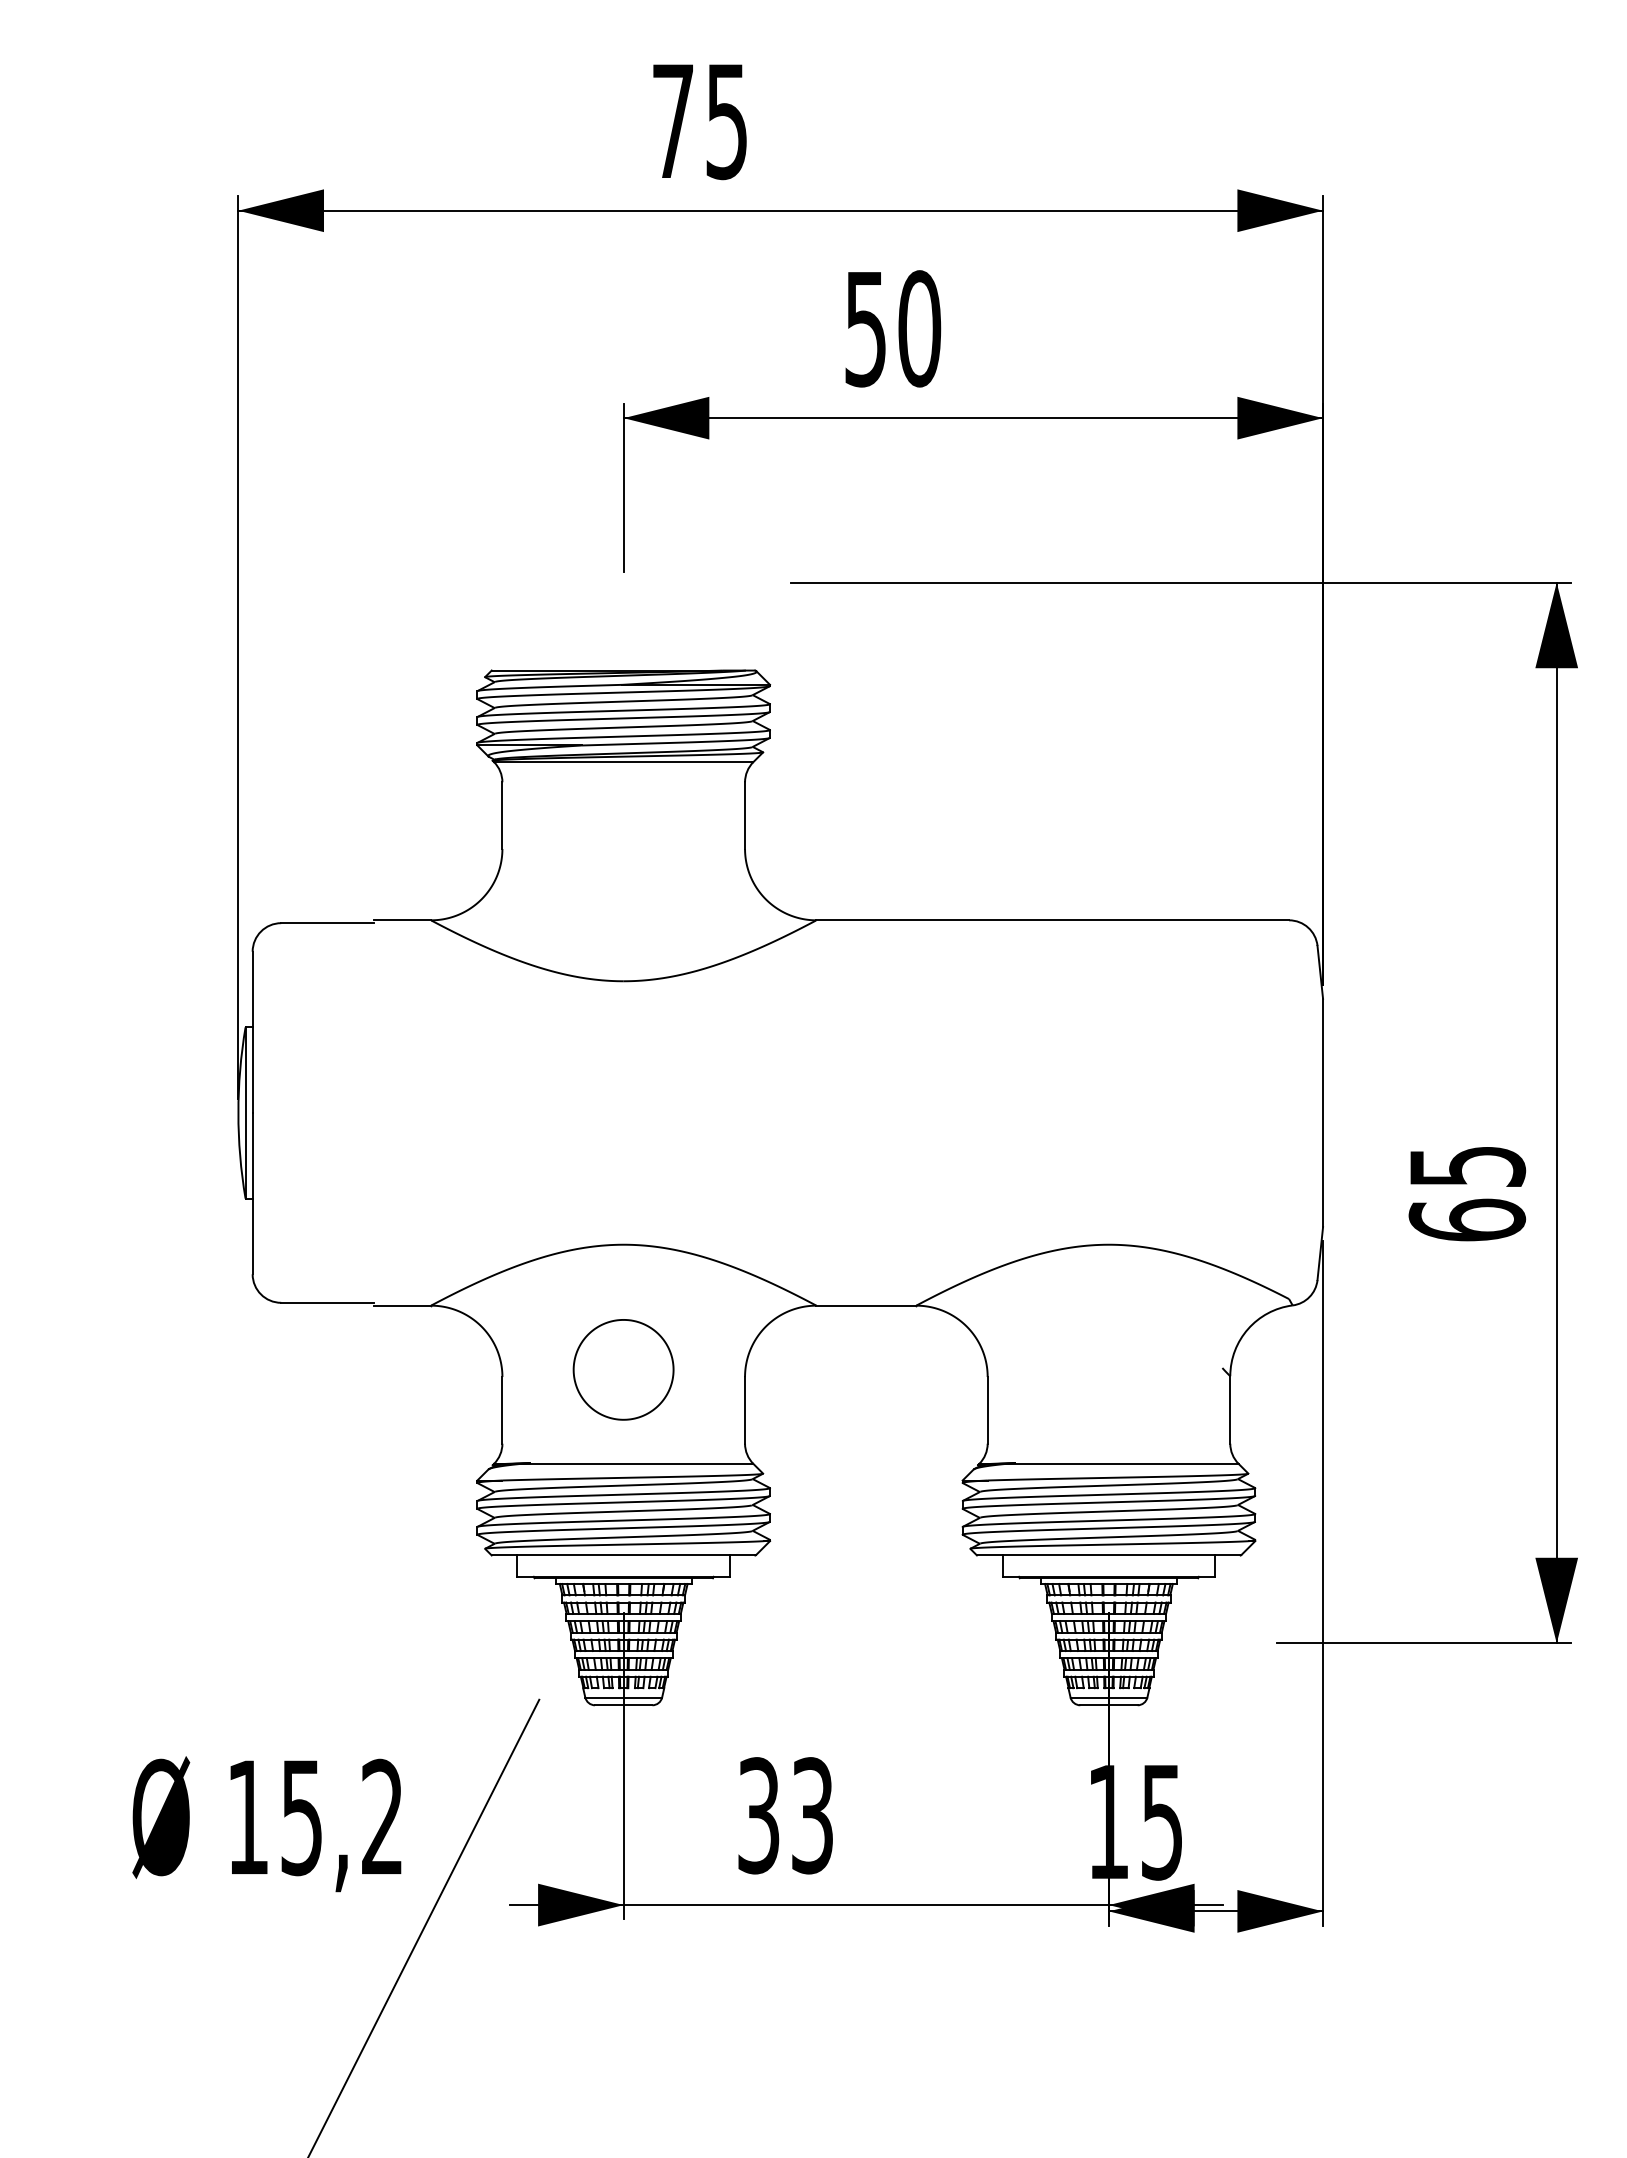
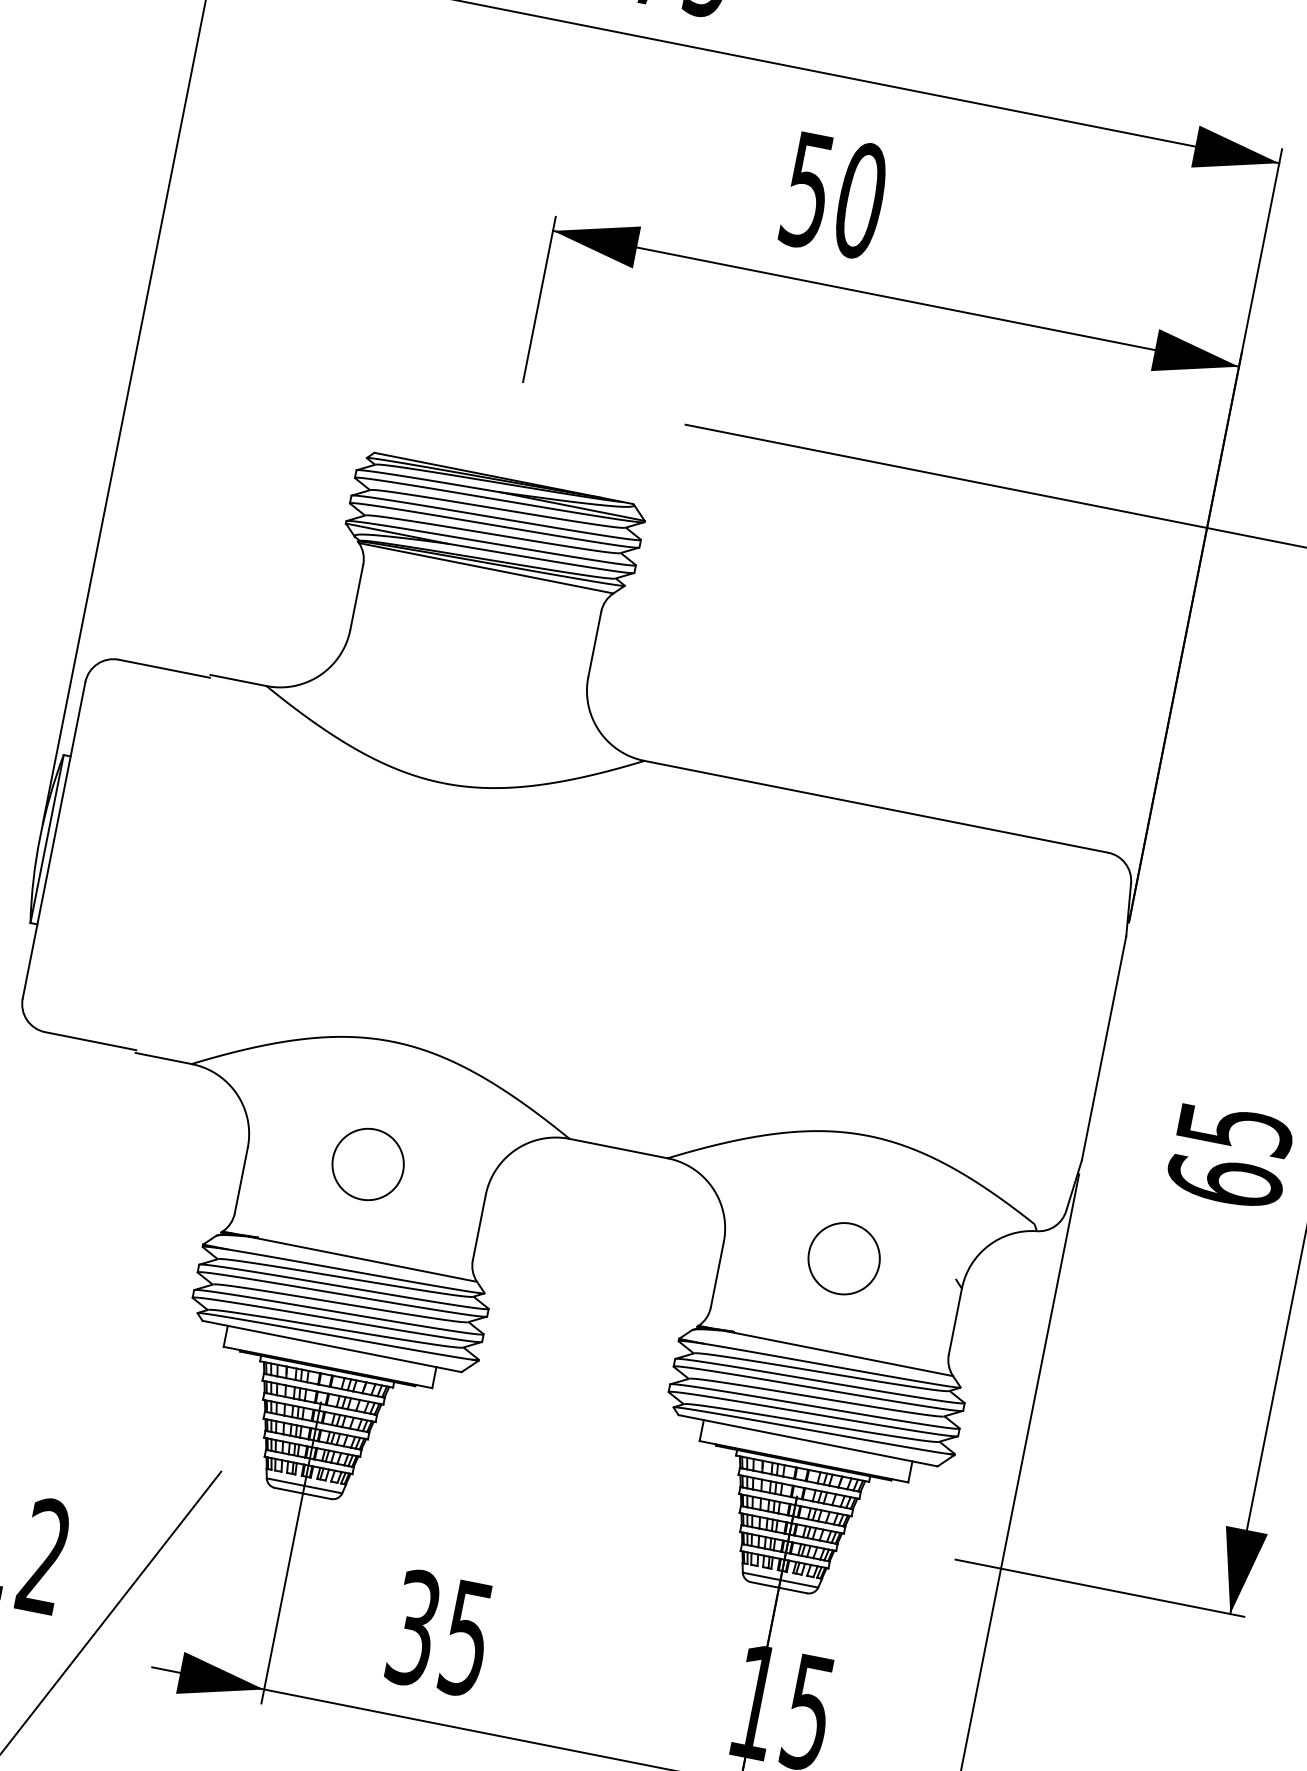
part: (623, 1369) -> (368, 1164), size x0.71
part: (1108, 1369) -> (843, 1258), added
text: (812, 1815) -> (466, 1638), 33 -> 35

